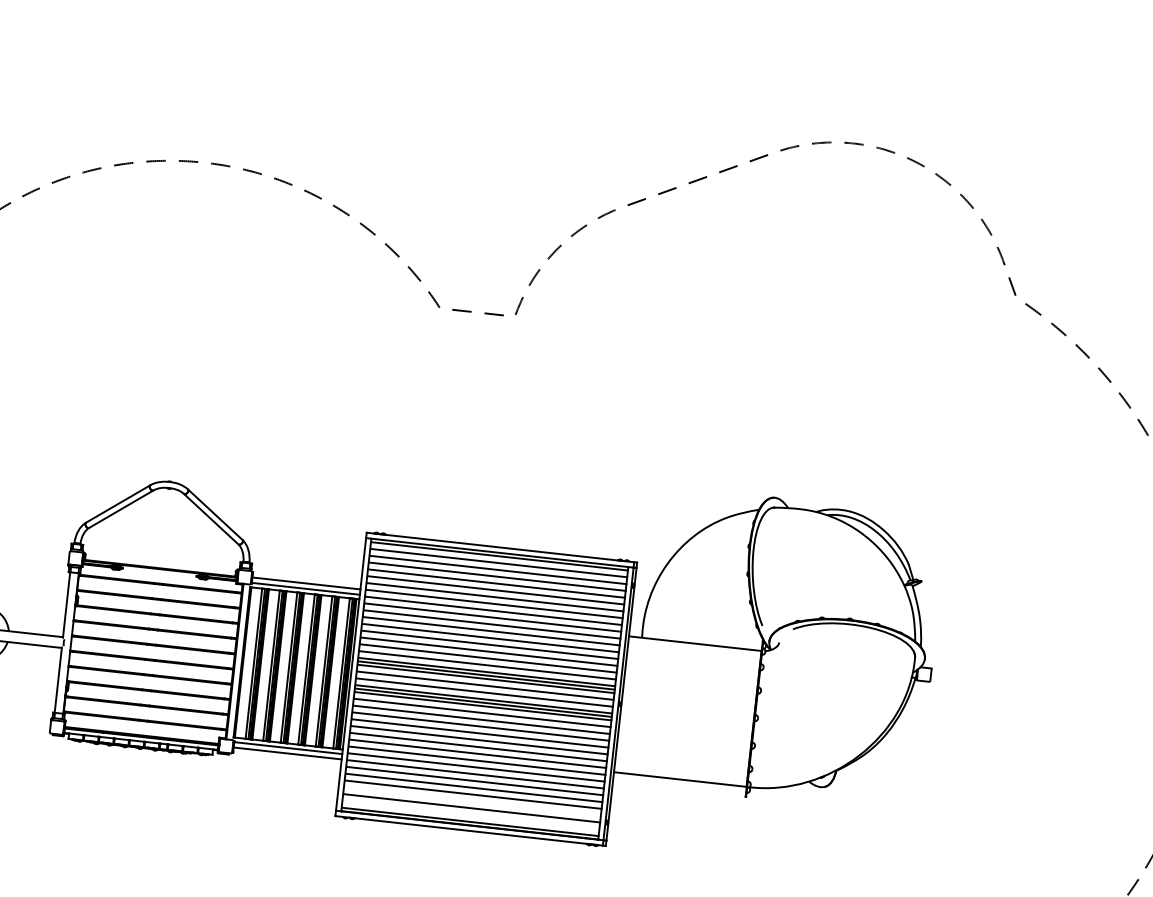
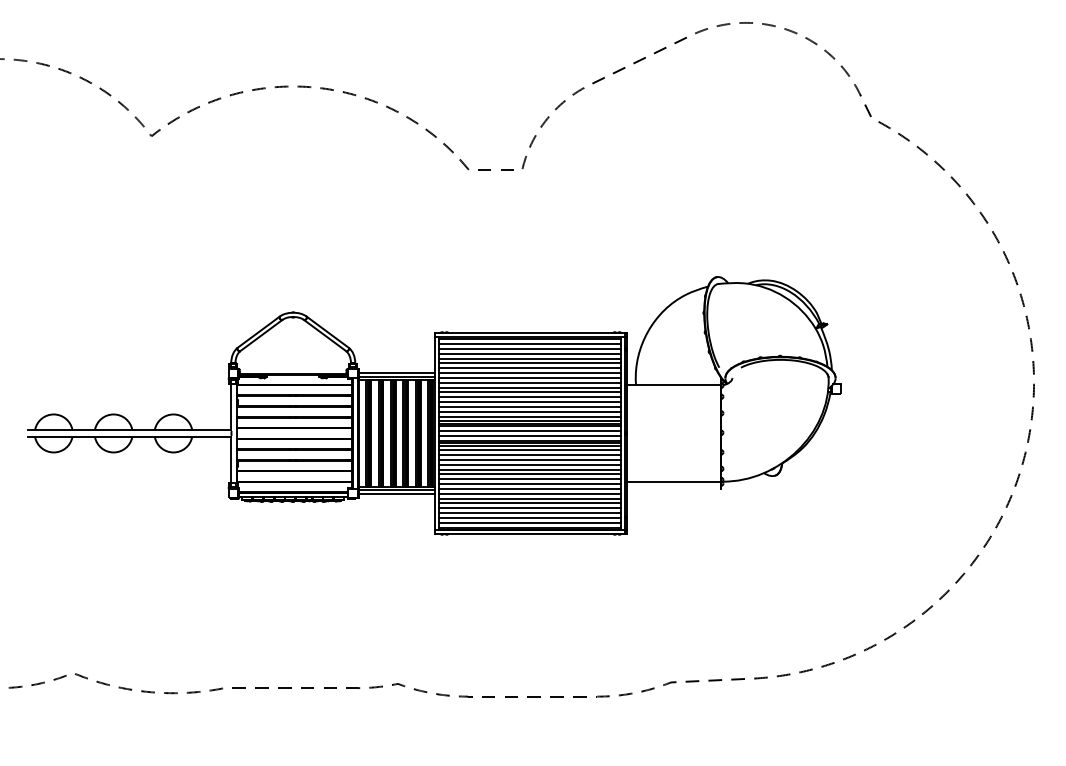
line: (471, 802) -> (529, 513), added
line: (470, 814) -> (529, 522), added

